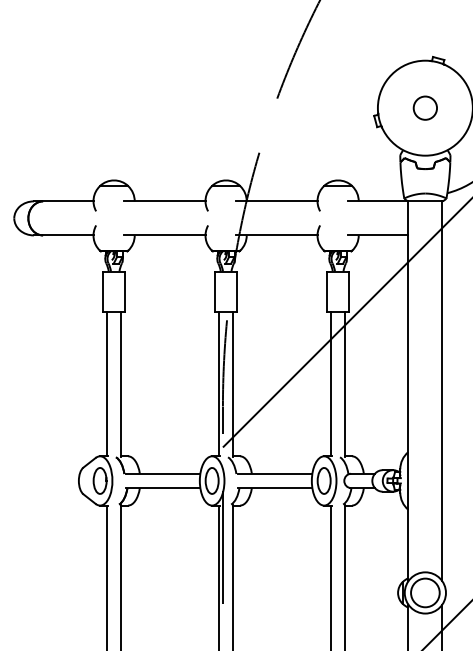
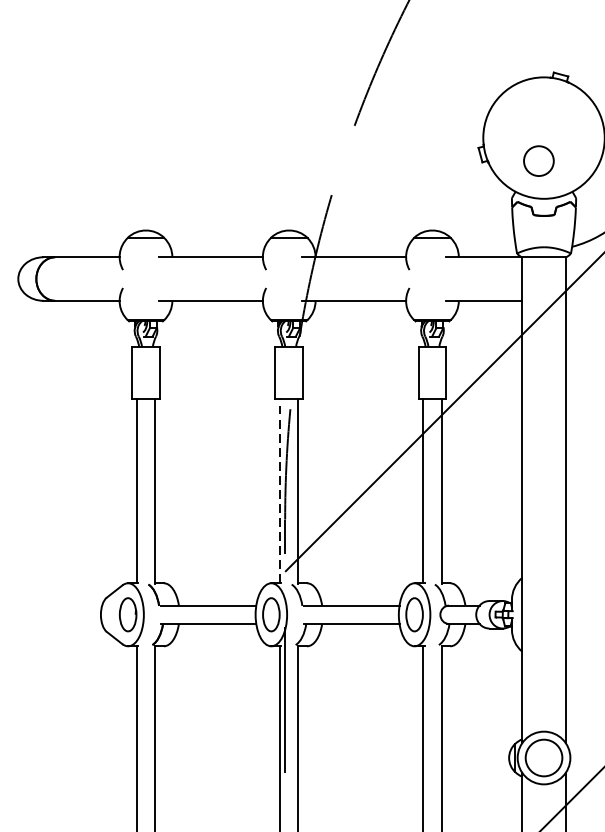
circle: (424, 107) -> (537, 160), moved
line: (218, 383) -> (279, 490), solid -> dashed

